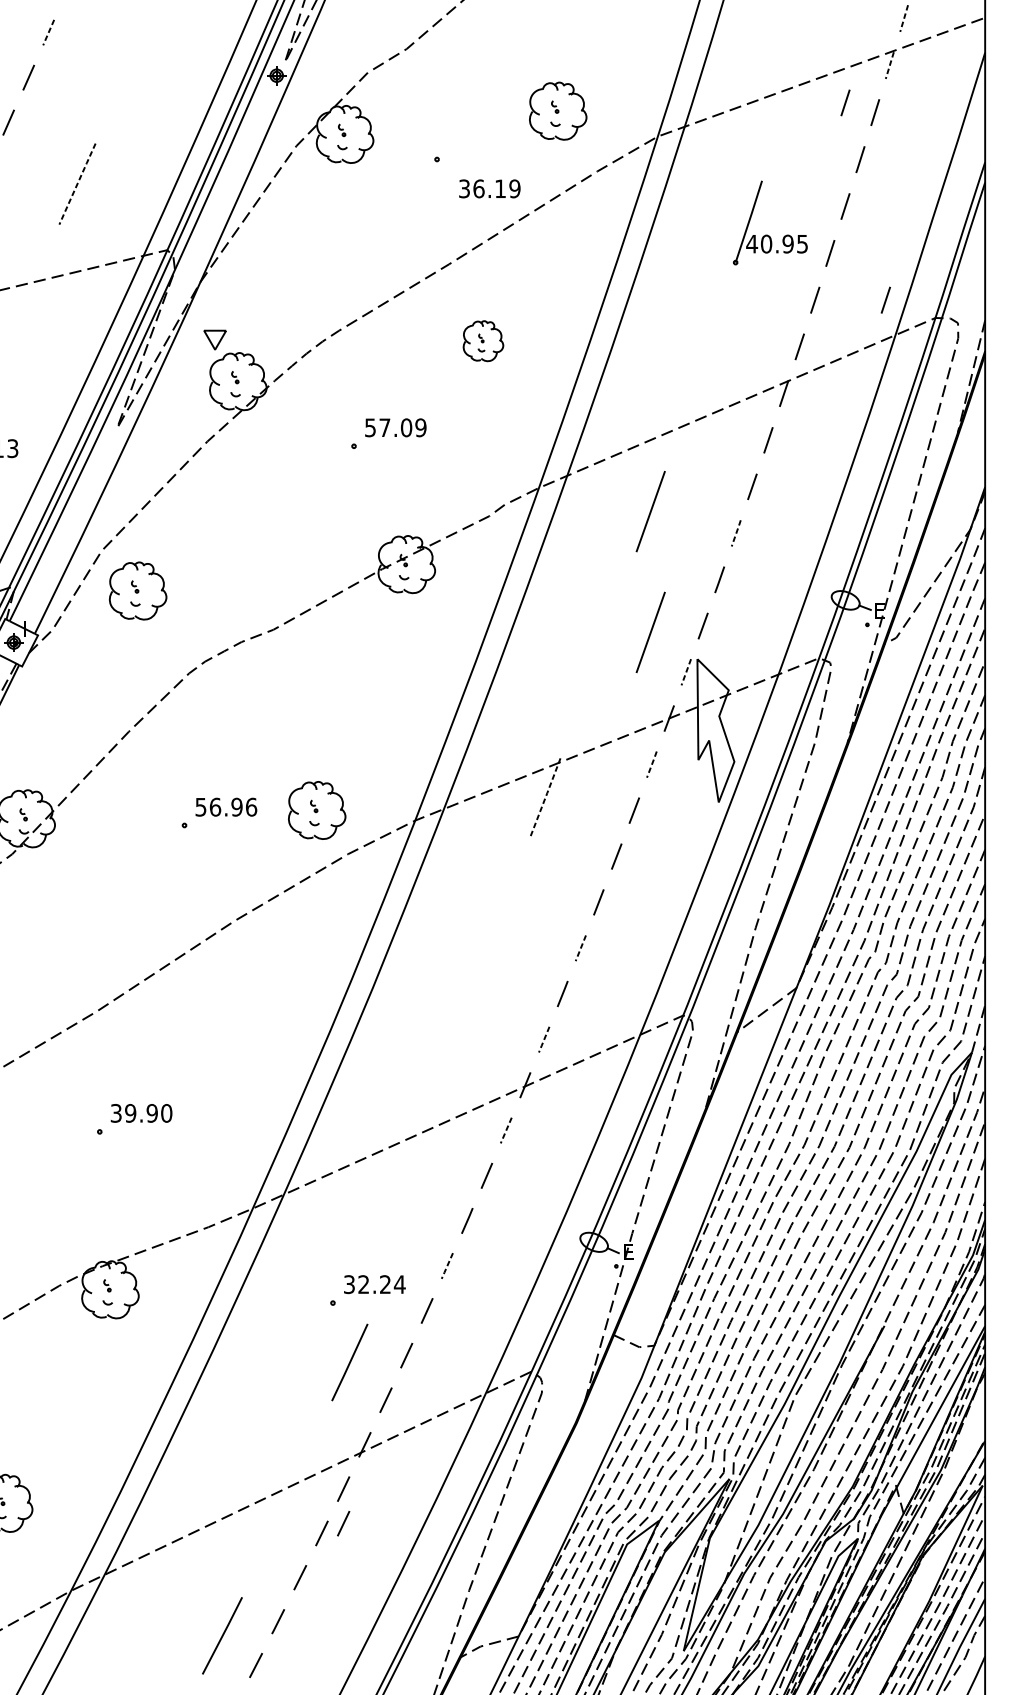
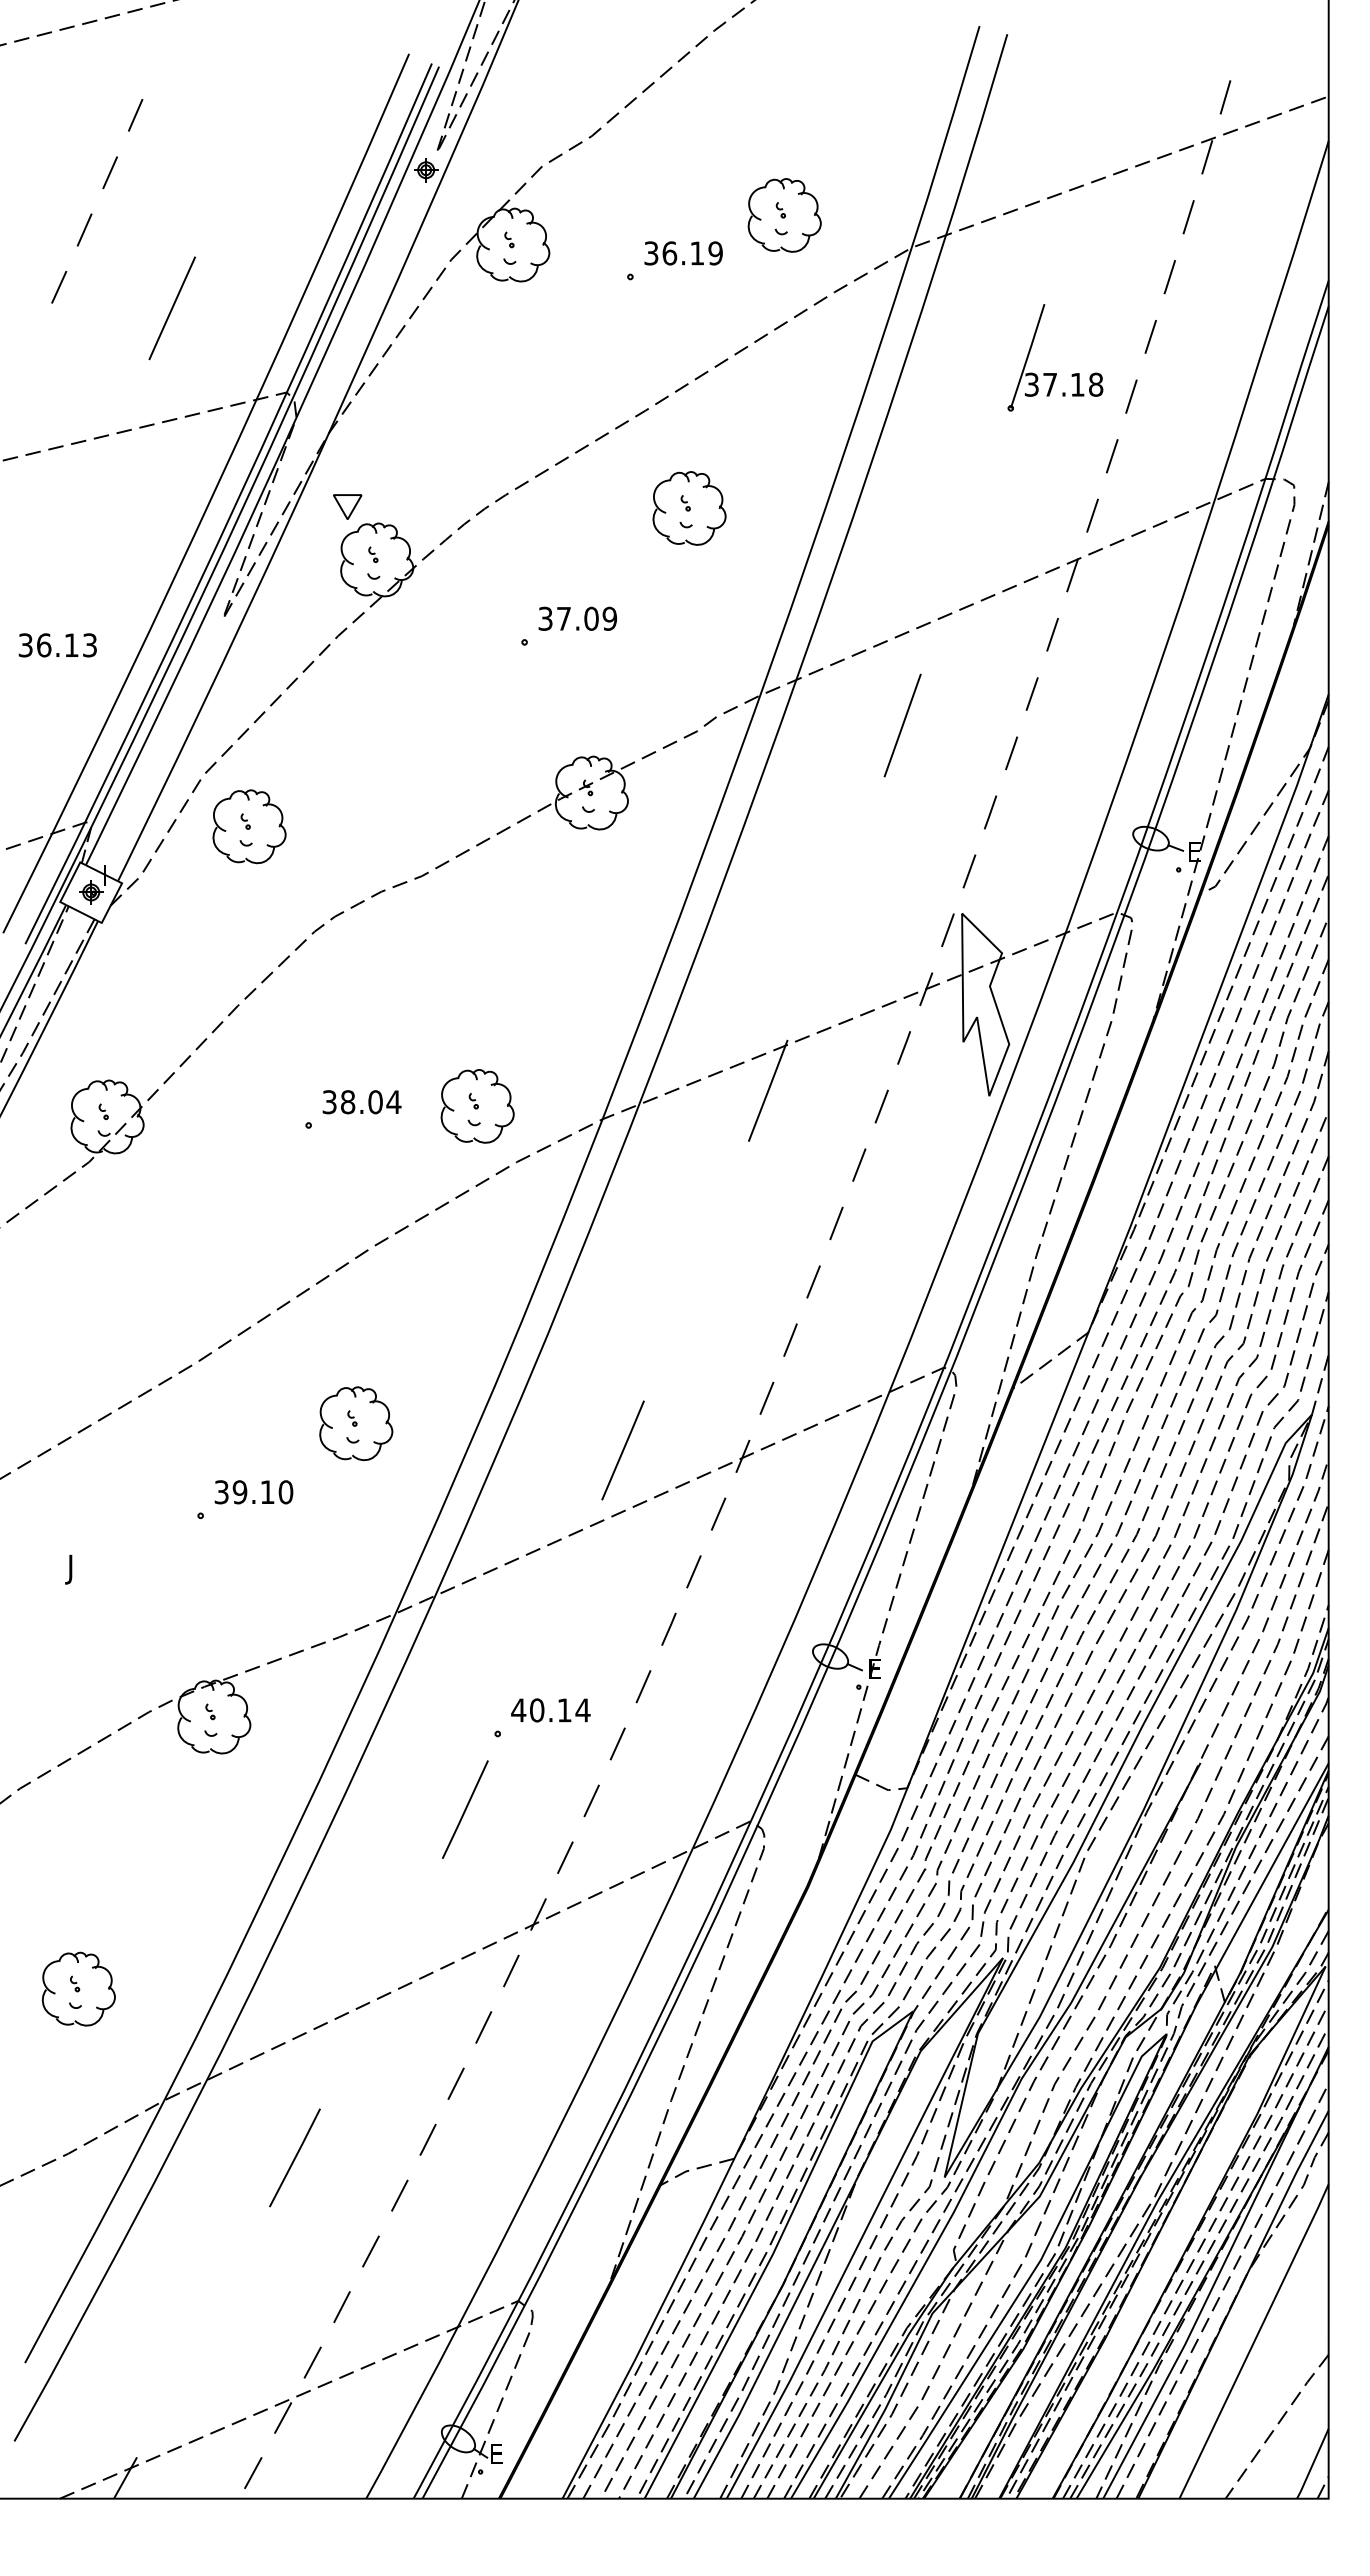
line: (904, 18) -> (1225, 97), dashed -> solid
line: (48, 33) -> (135, 116), dashed -> solid
line: (890, 65) -> (1207, 157), dashed -> solid
line: (845, 102) -> (1150, 204), removed
line: (77, 184) -> (172, 308), dashed -> solid
text: (489, 188) -> (683, 253), moved
text: (776, 243) -> (1063, 384), 40.95 -> 37.18
line: (885, 300) -> (1201, 456), removed
part: (483, 341) -> (689, 508), size x1.43
text: (370, 427) -> (545, 618), 57.09 -> 37.09
line: (736, 533) -> (1011, 753), dashed -> solid
line: (650, 632) -> (902, 879), removed
line: (685, 672) -> (947, 930), dashed -> solid
line: (652, 764) -> (904, 1047), dashed -> solid
line: (545, 798) -> (768, 1090), dashed -> solid
text: (226, 807) -> (362, 1102), 56.96 -> 38.04
line: (580, 947) -> (813, 1281), dashed -> solid
line: (543, 1040) -> (766, 1399), dashed -> solid
part: (222, 1059) -> (356, 1423), added
line: (430, 1080) -> (622, 1450), added
text: (152, 1113) -> (267, 1492), 39.90 -> 39.10
line: (506, 1130) -> (718, 1514), dashed -> solid
line: (447, 1266) -> (643, 1687), dashed -> solid
text: (367, 1284) -> (541, 1710), 32.24 -> 40.14
line: (350, 1362) -> (465, 1809), moved
line: (343, 1523) -> (511, 2014), removed
line: (222, 1635) -> (294, 2157), moved

